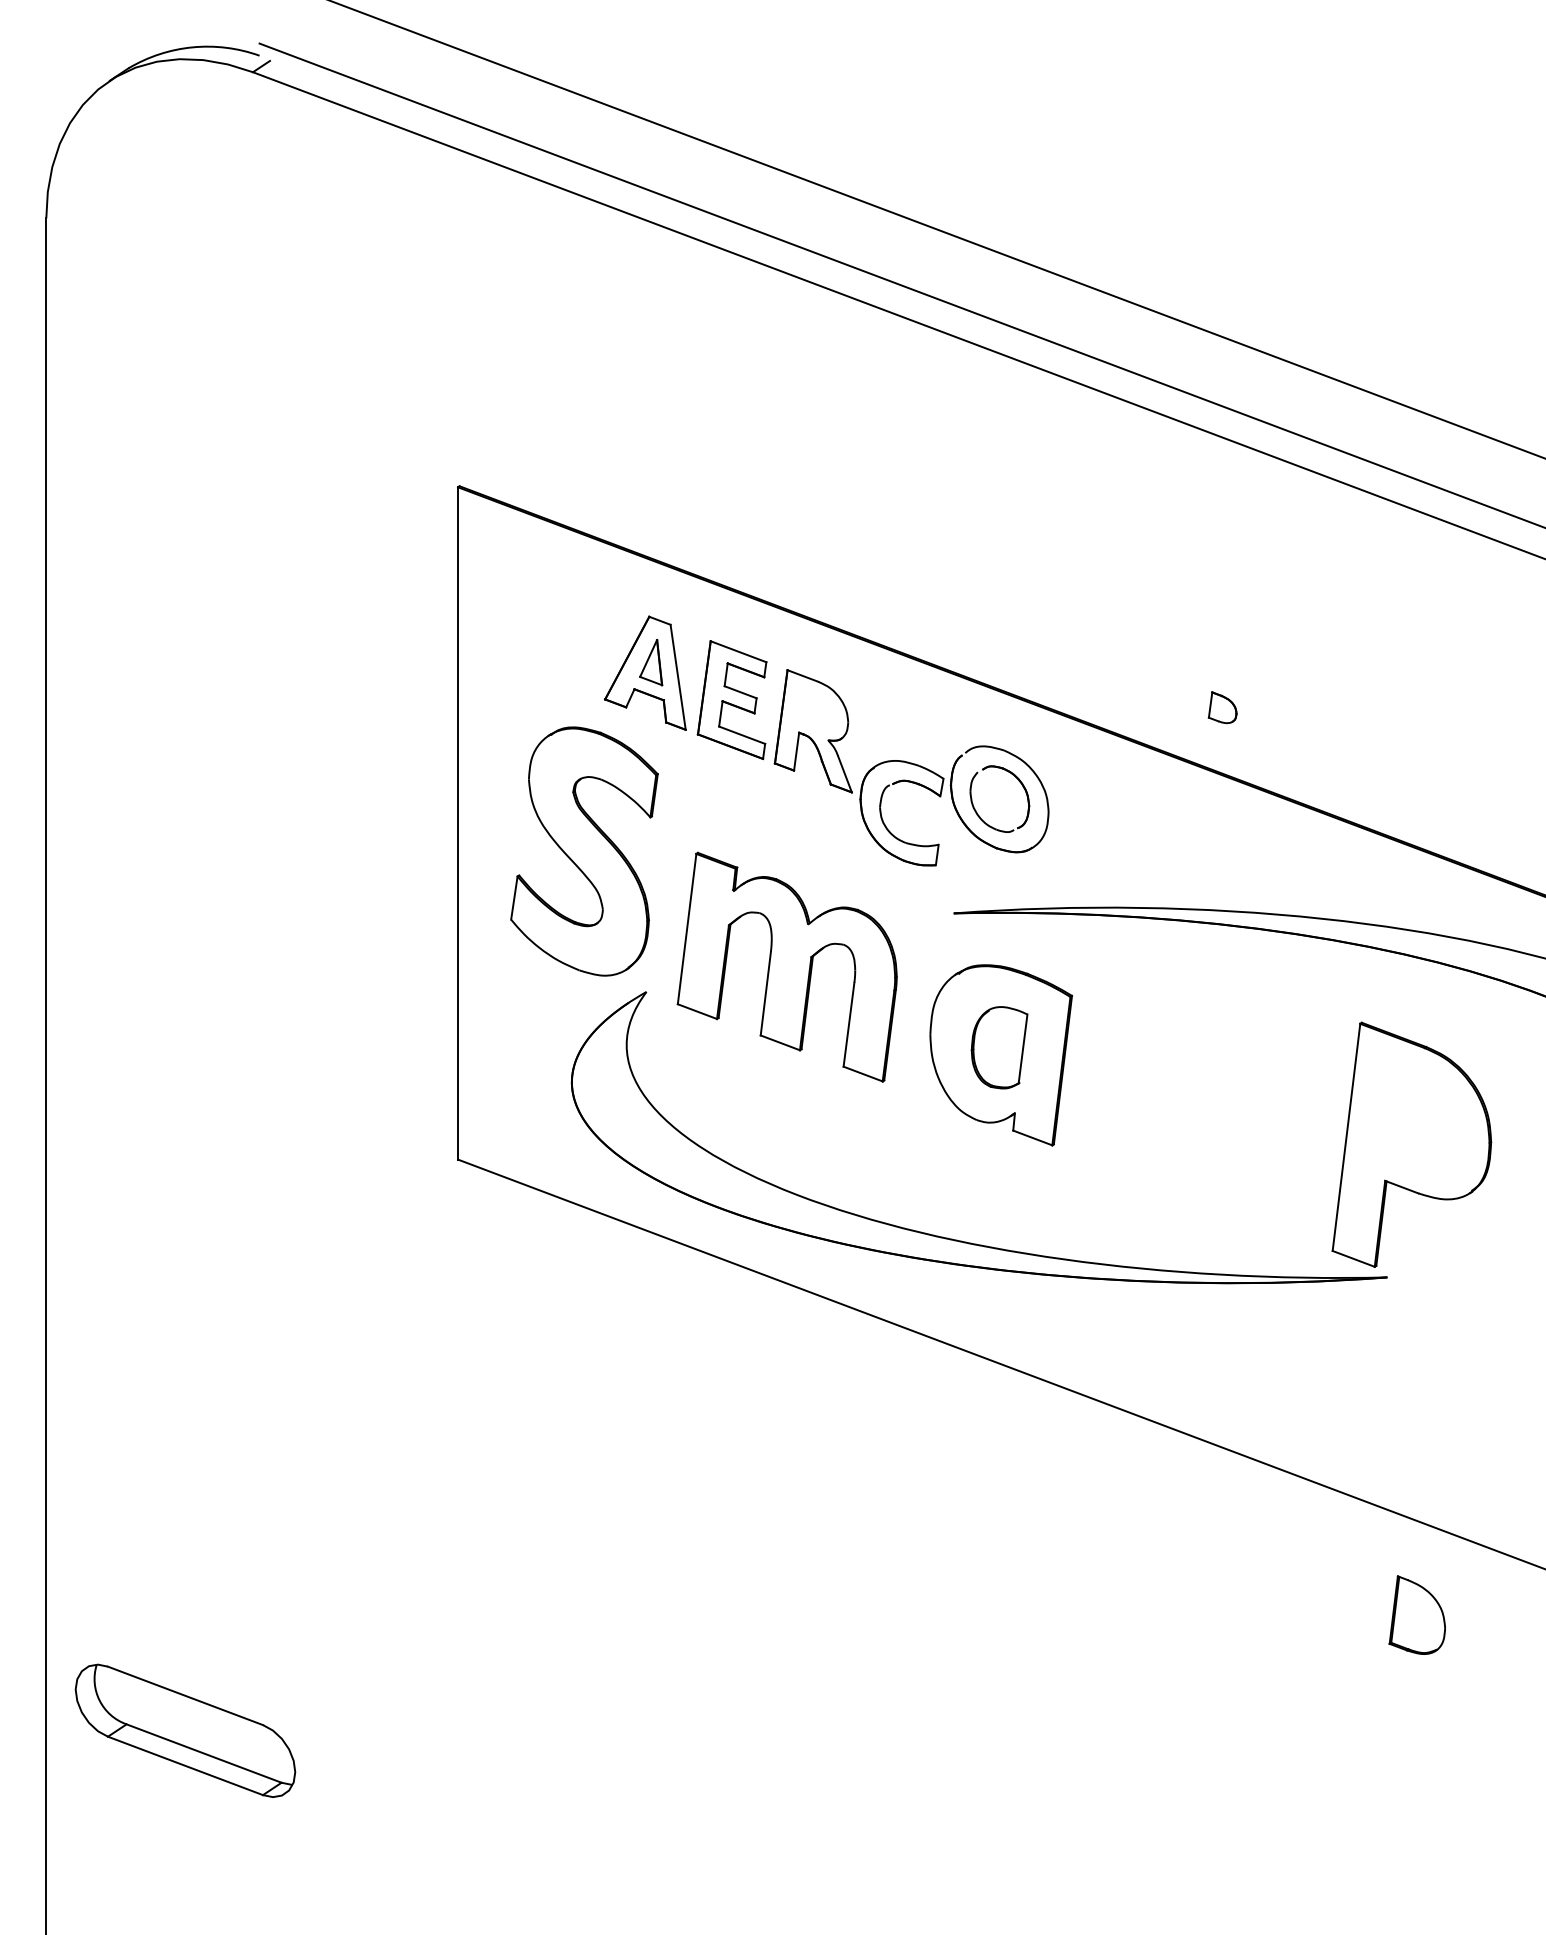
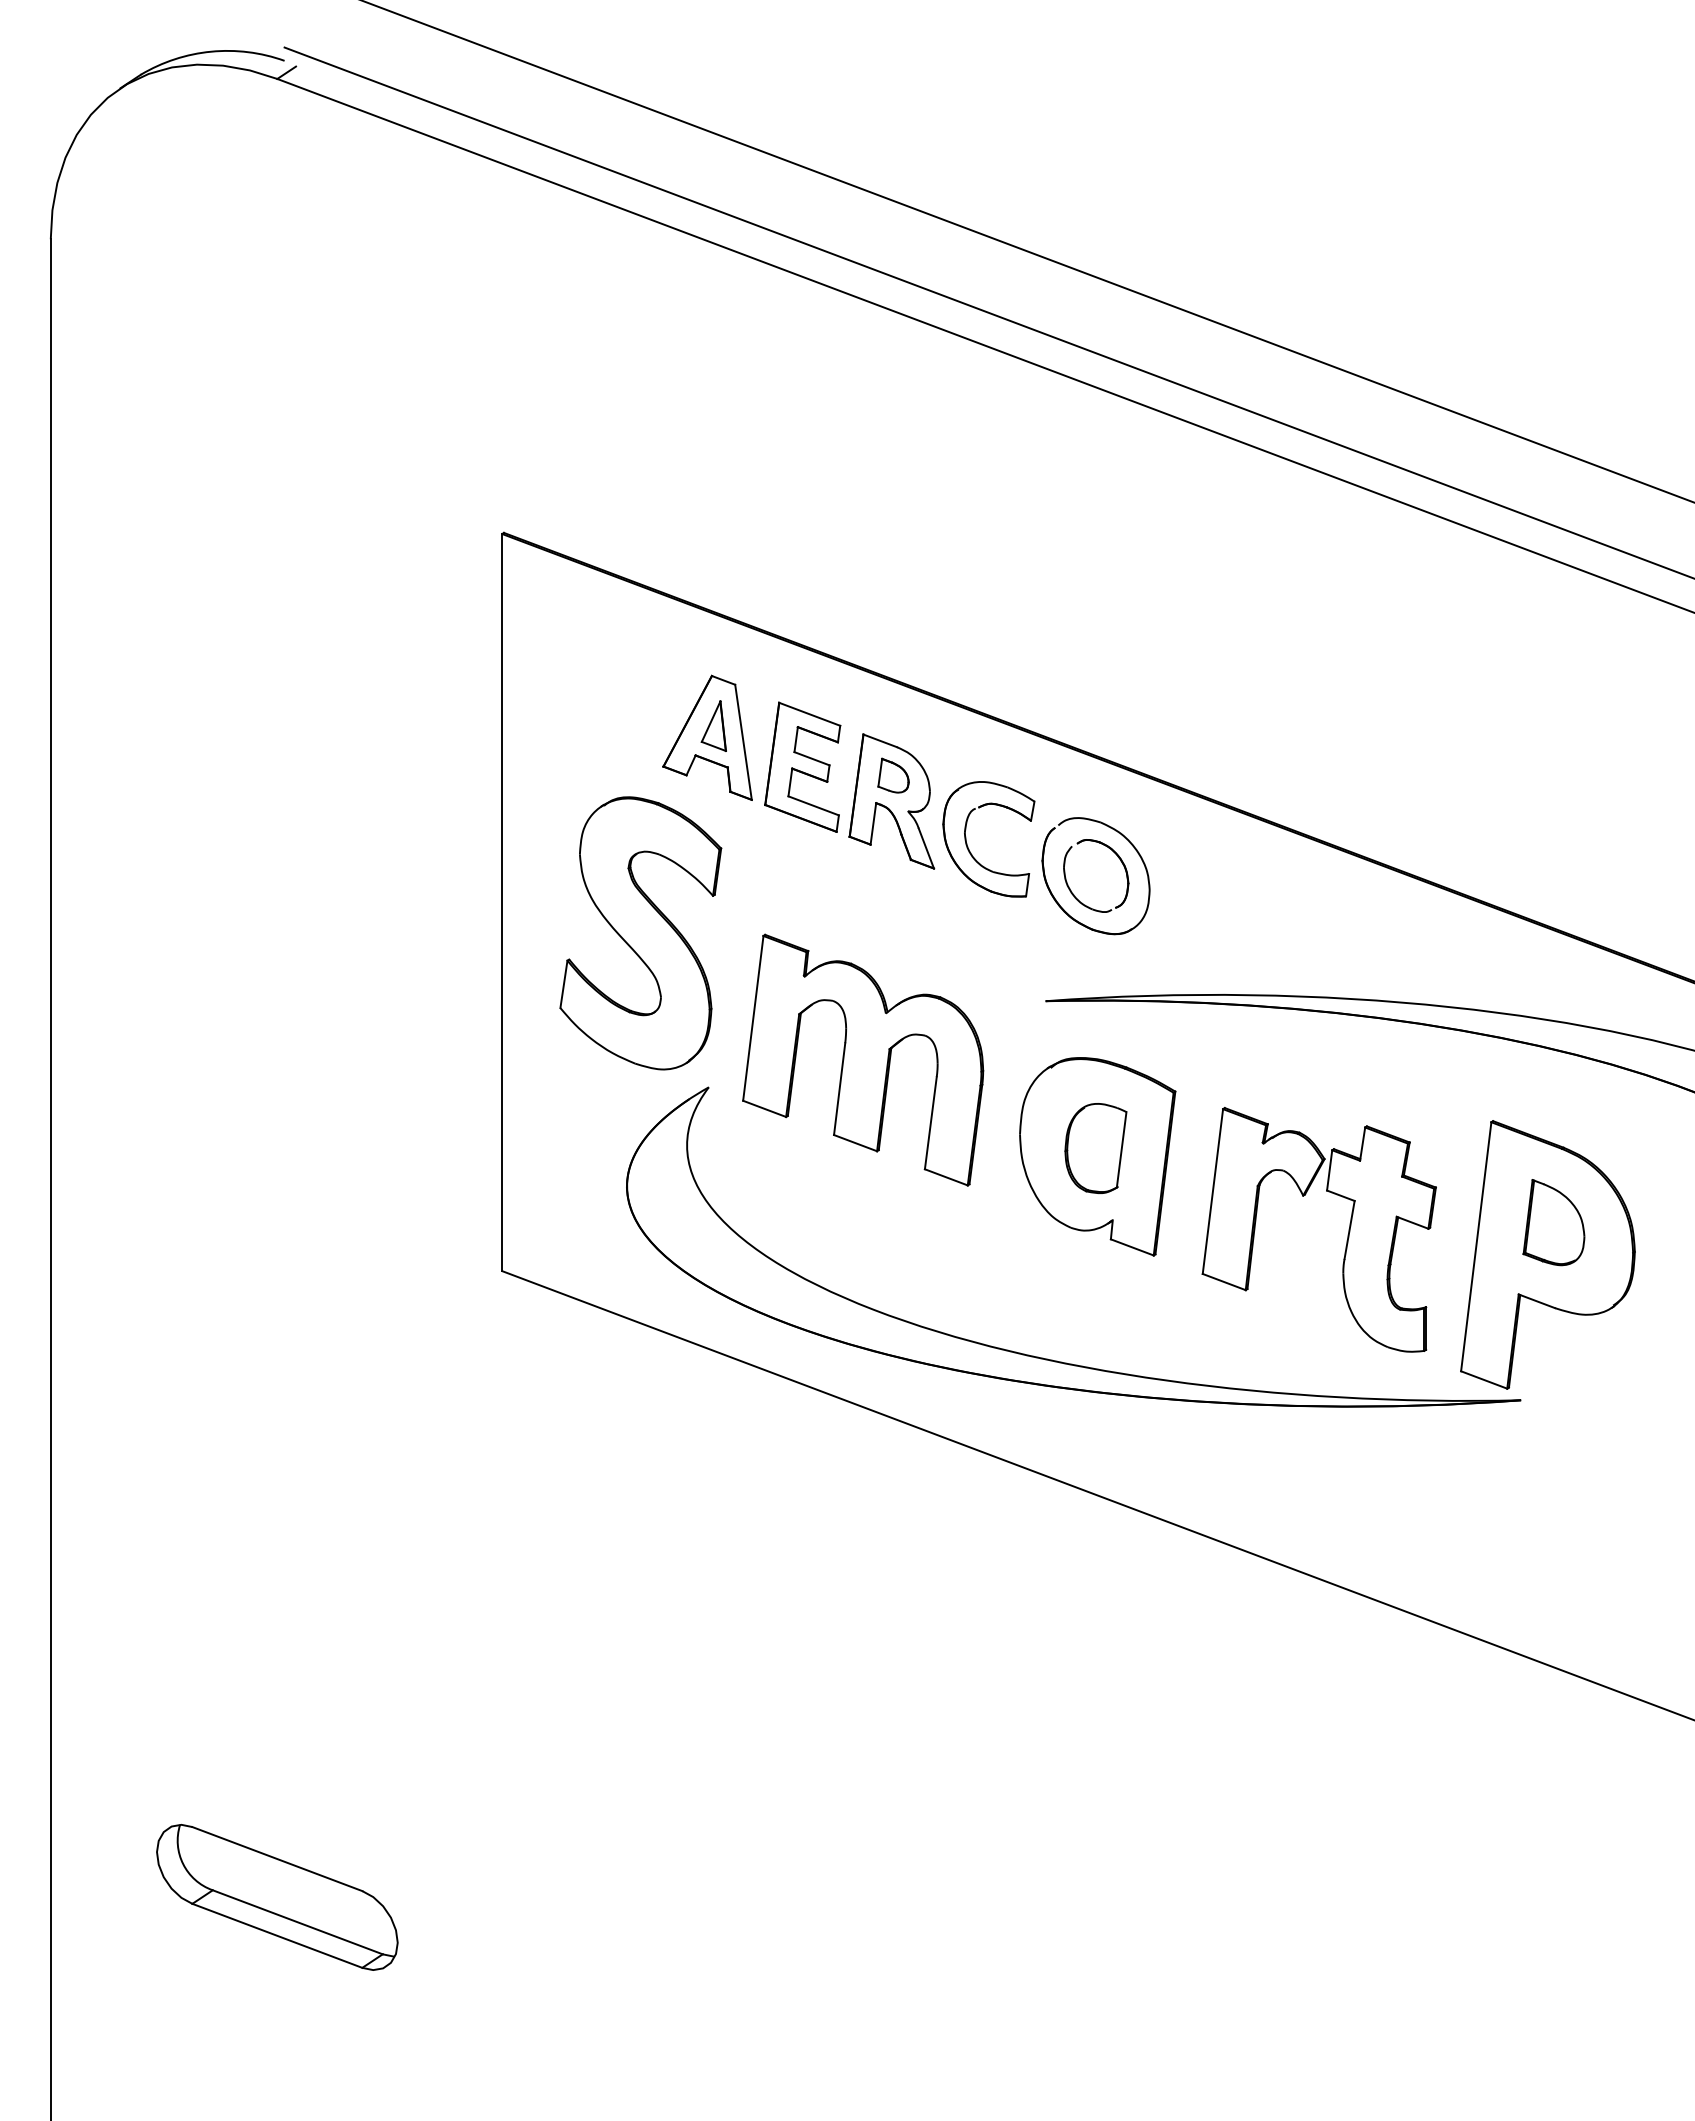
part: (1222, 707) -> (893, 775), moved
part: (883, 819) -> (968, 846), moved
part: (1229, 1126) -> (1347, 1234), added
part: (1416, 1615) -> (1553, 1222), moved
part: (185, 1730) -> (277, 1897), moved

